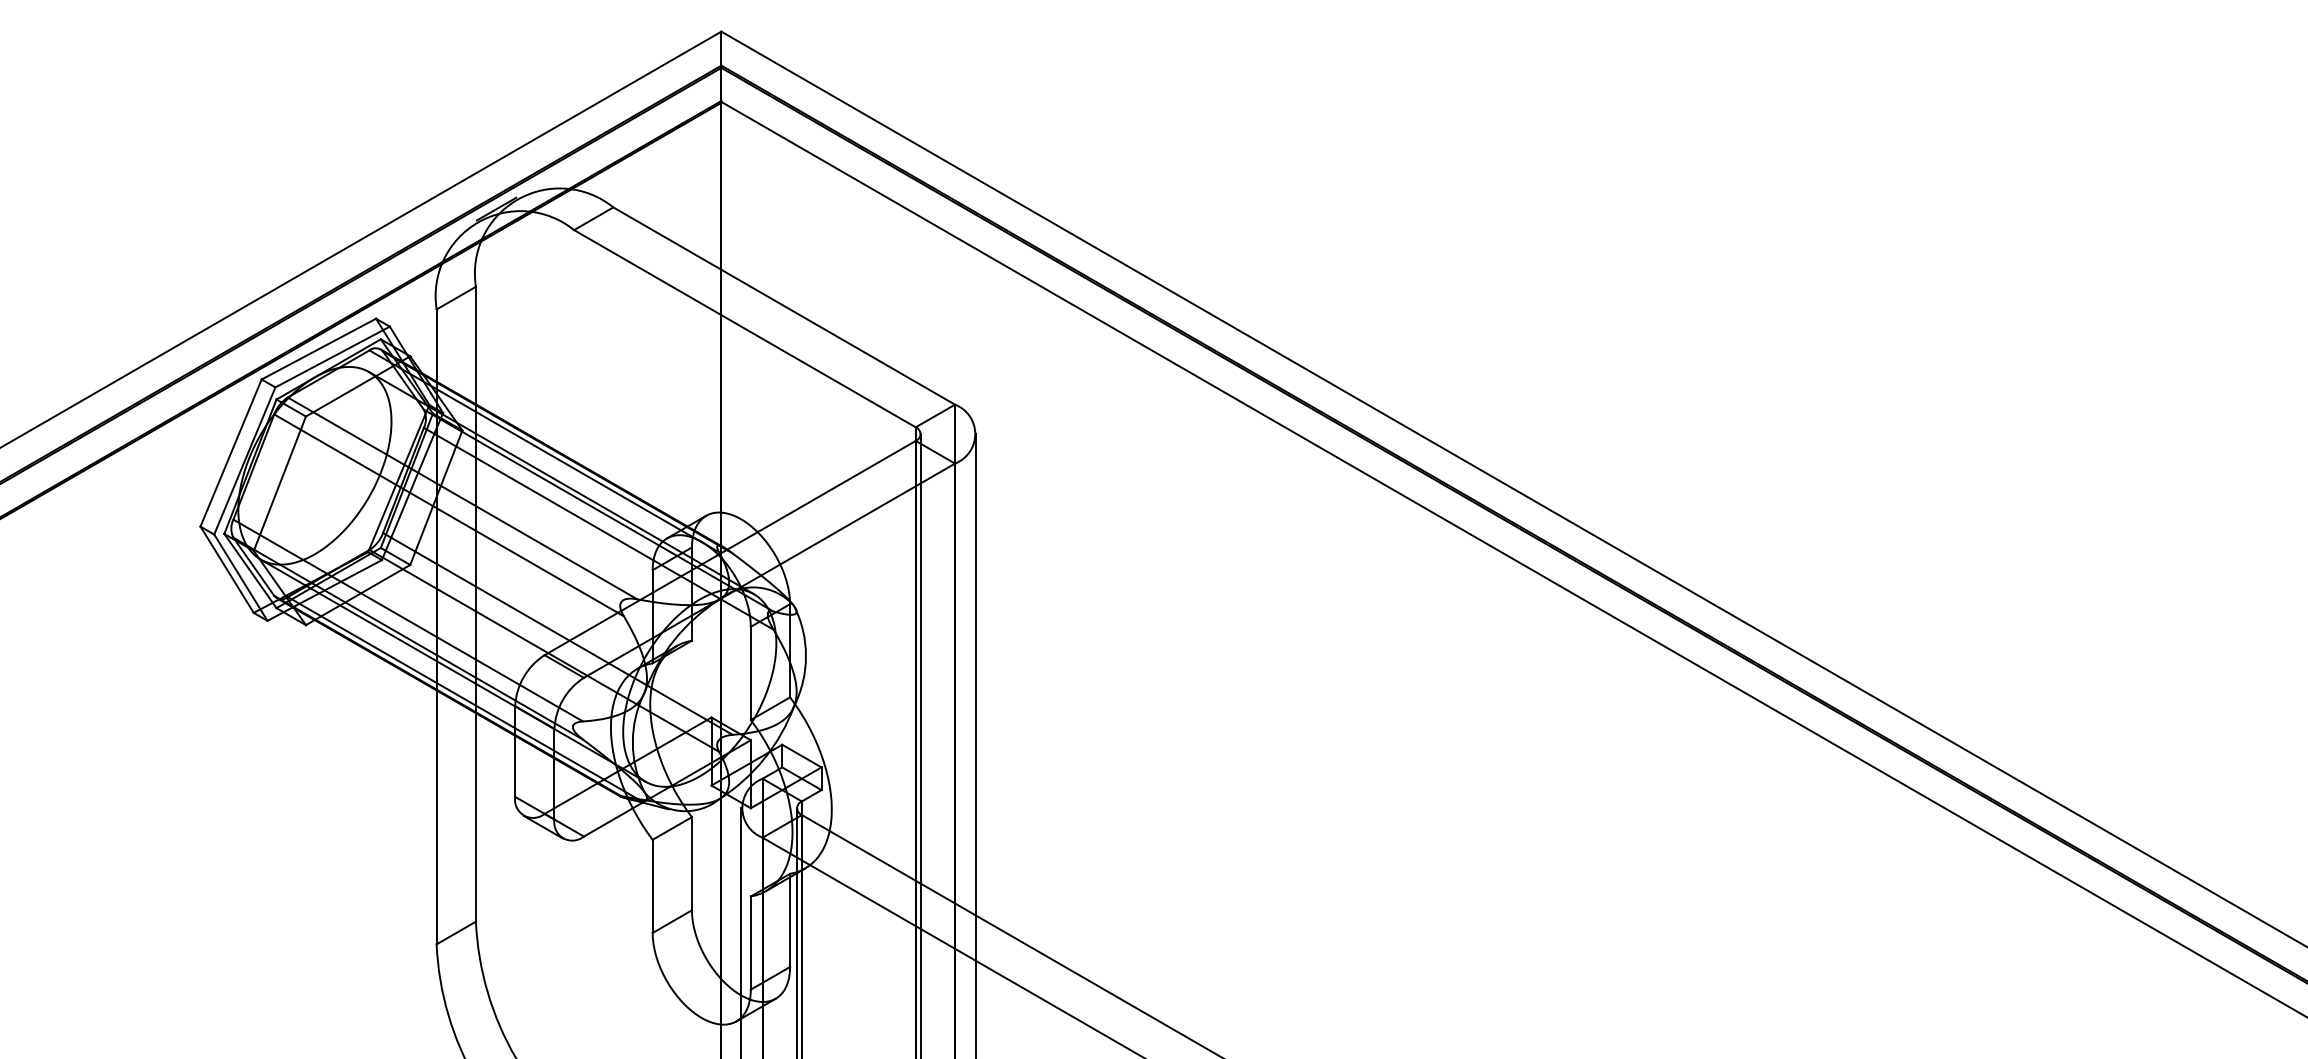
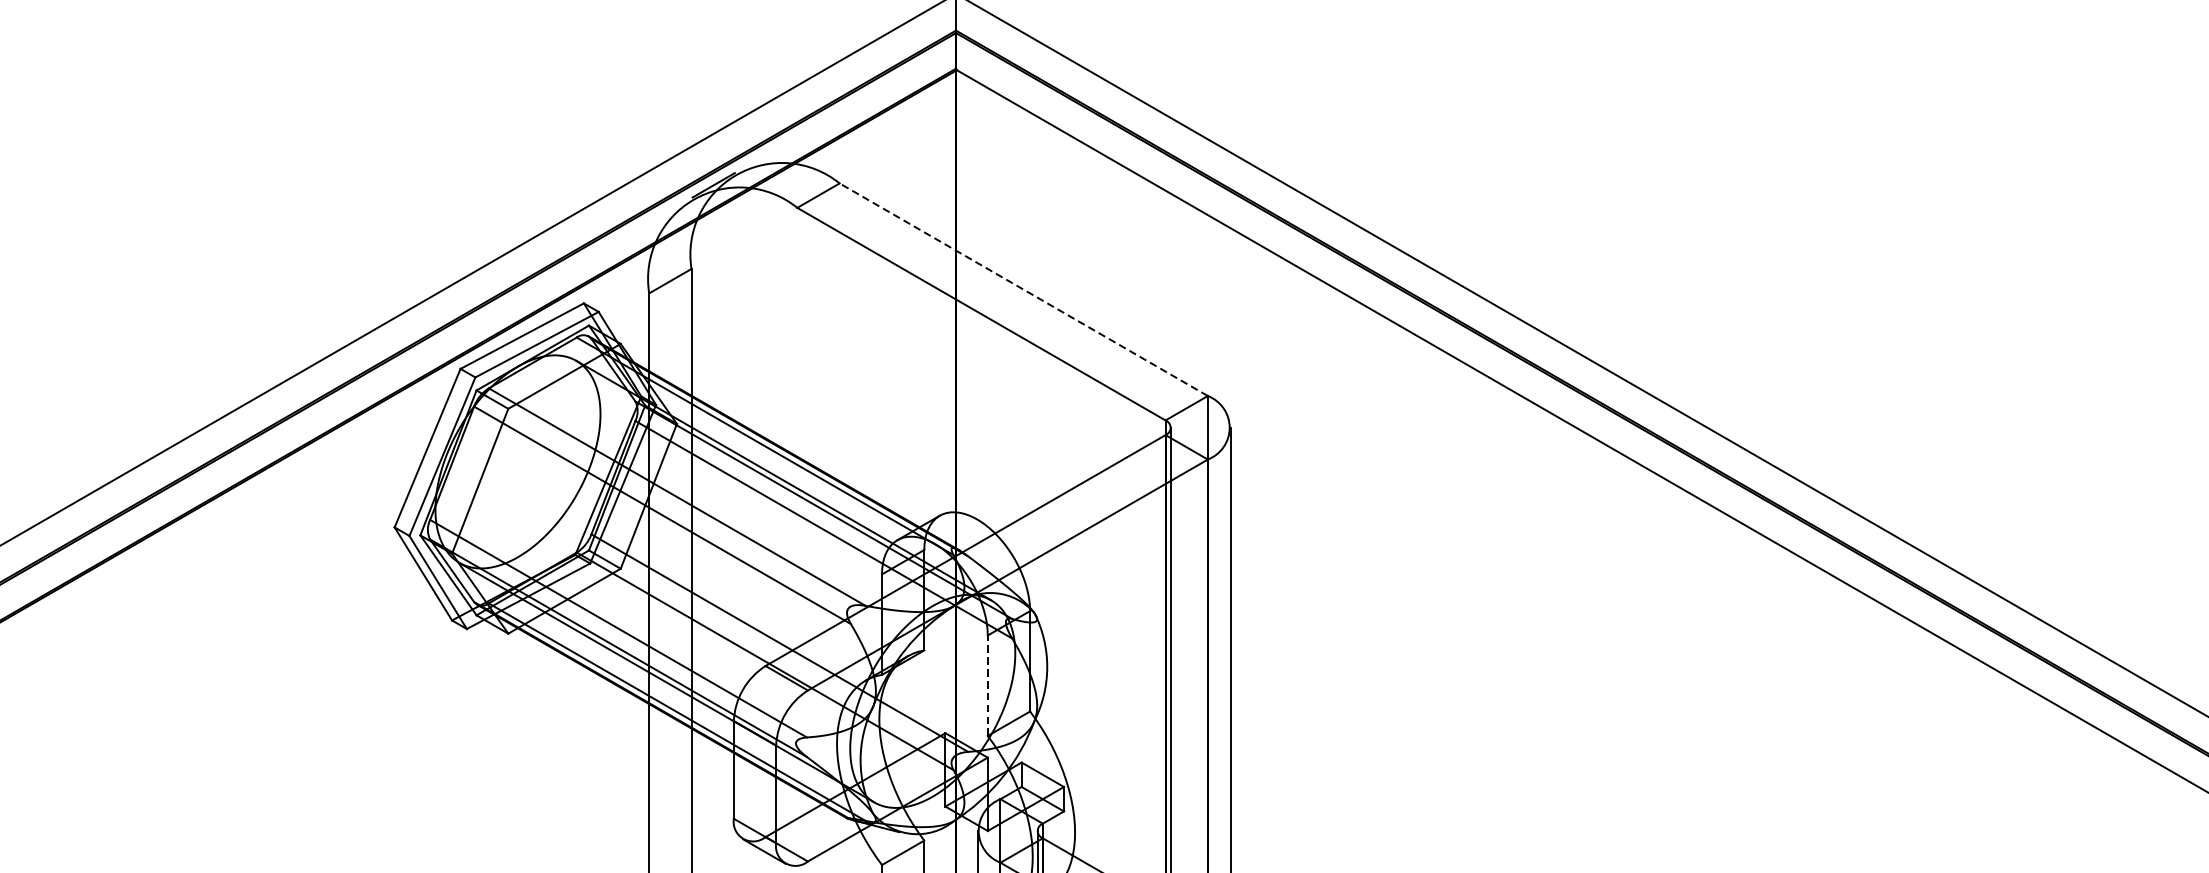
line: (783, 305) -> (1023, 289), solid -> dashed
line: (750, 673) -> (987, 685), solid -> dashed

